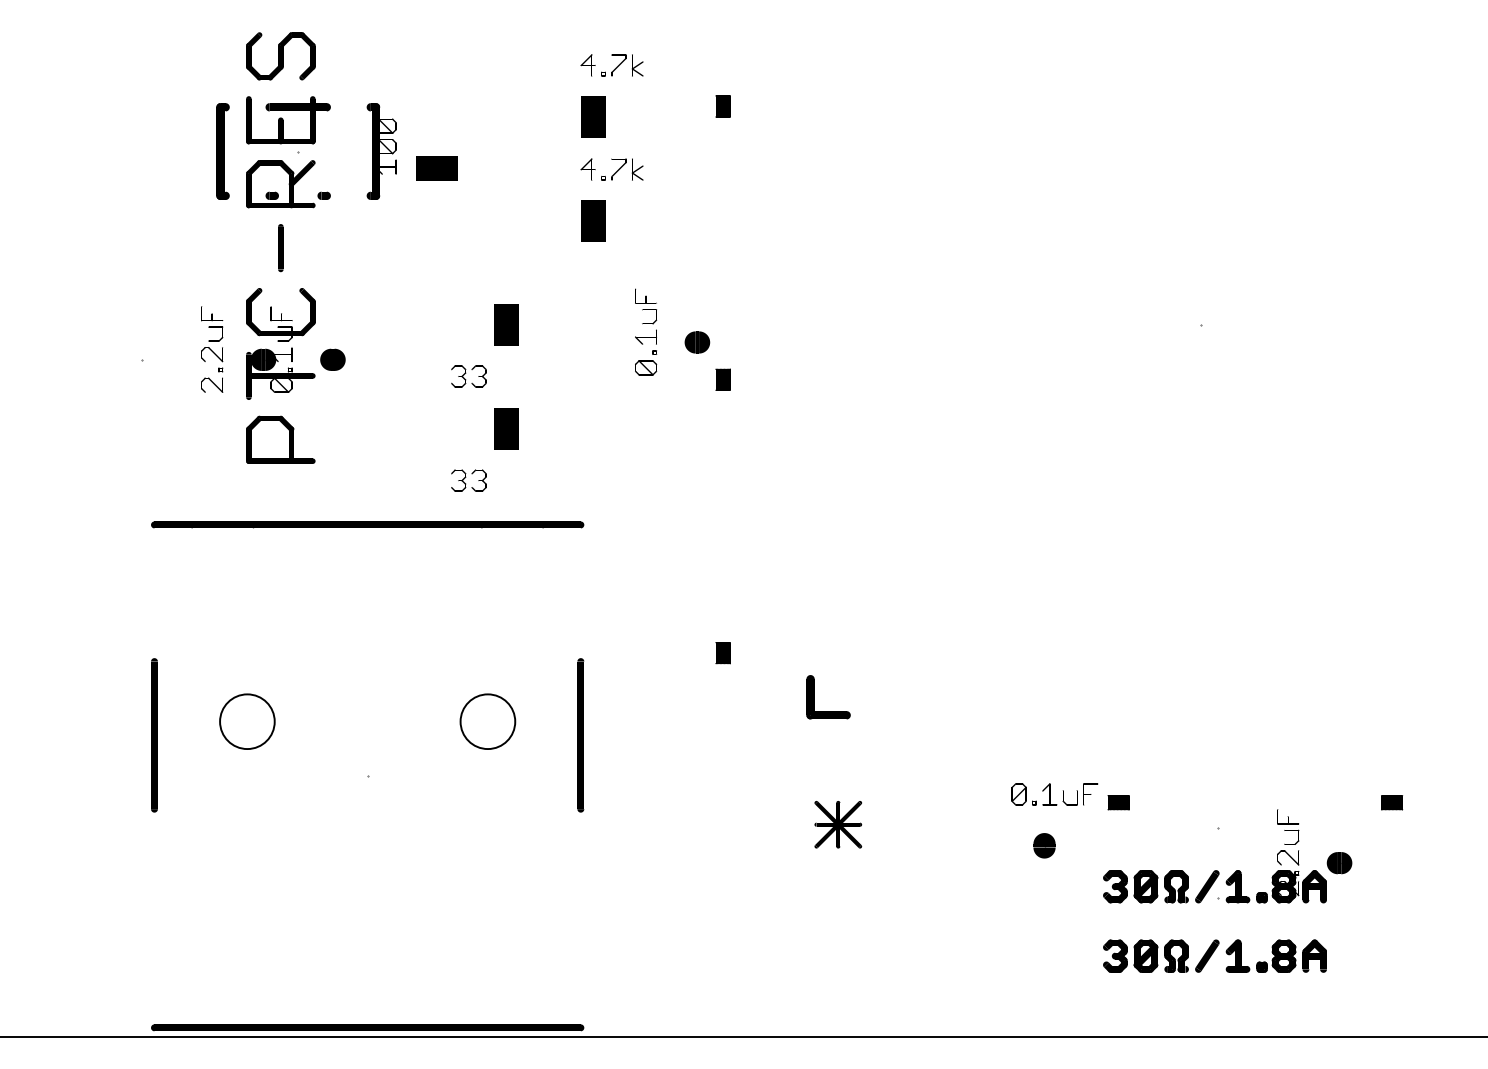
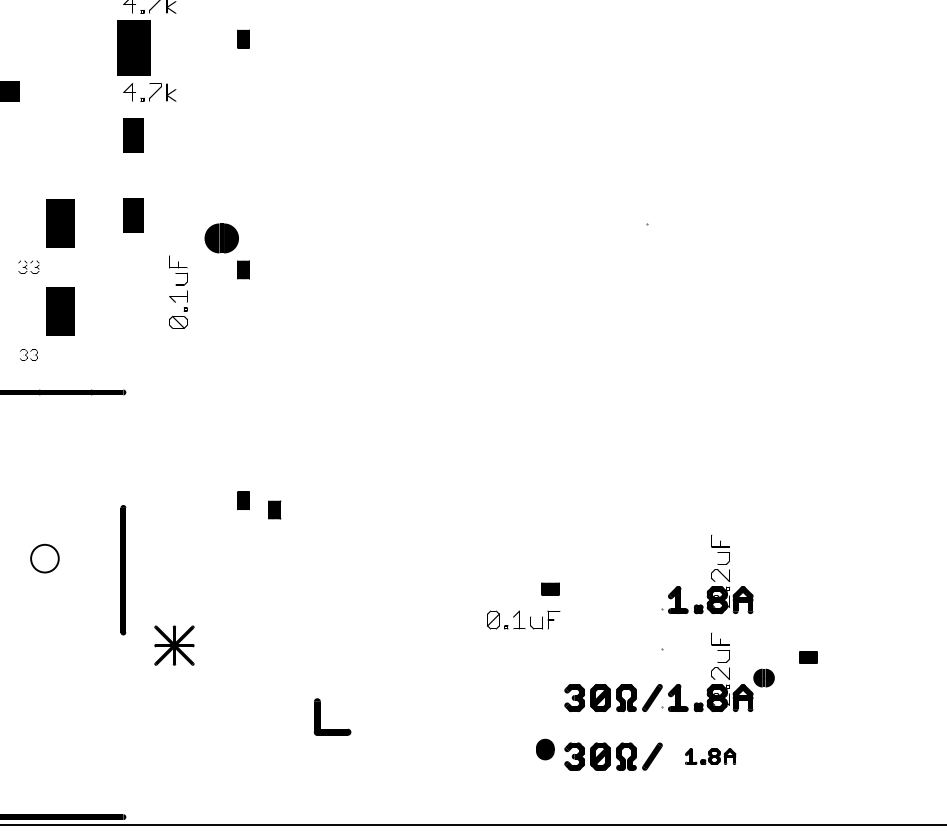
part: (593, 116) -> (134, 47), size x1.6
part: (593, 314) -> (134, 214), added
part: (506, 324) -> (60, 223), size x1.4
part: (646, 331) -> (178, 291), moved
part: (697, 342) -> (221, 238), size x1.6
part: (468, 376) -> (28, 267), size x0.7
part: (506, 428) -> (60, 311), size x1.4
part: (468, 480) -> (28, 354), size x0.6
part: (759, 664) -> (274, 510), added
part: (814, 697) -> (320, 717), moved
circle: (487, 721) -> (44, 558), size x0.6
part: (1271, 740) -> (706, 574), added
part: (1118, 802) -> (550, 588), moved
part: (1392, 802) -> (808, 657), moved
part: (838, 824) -> (174, 645), moved
part: (1044, 845) -> (545, 749), moved
part: (1275, 955) -> (709, 756), size x0.6

